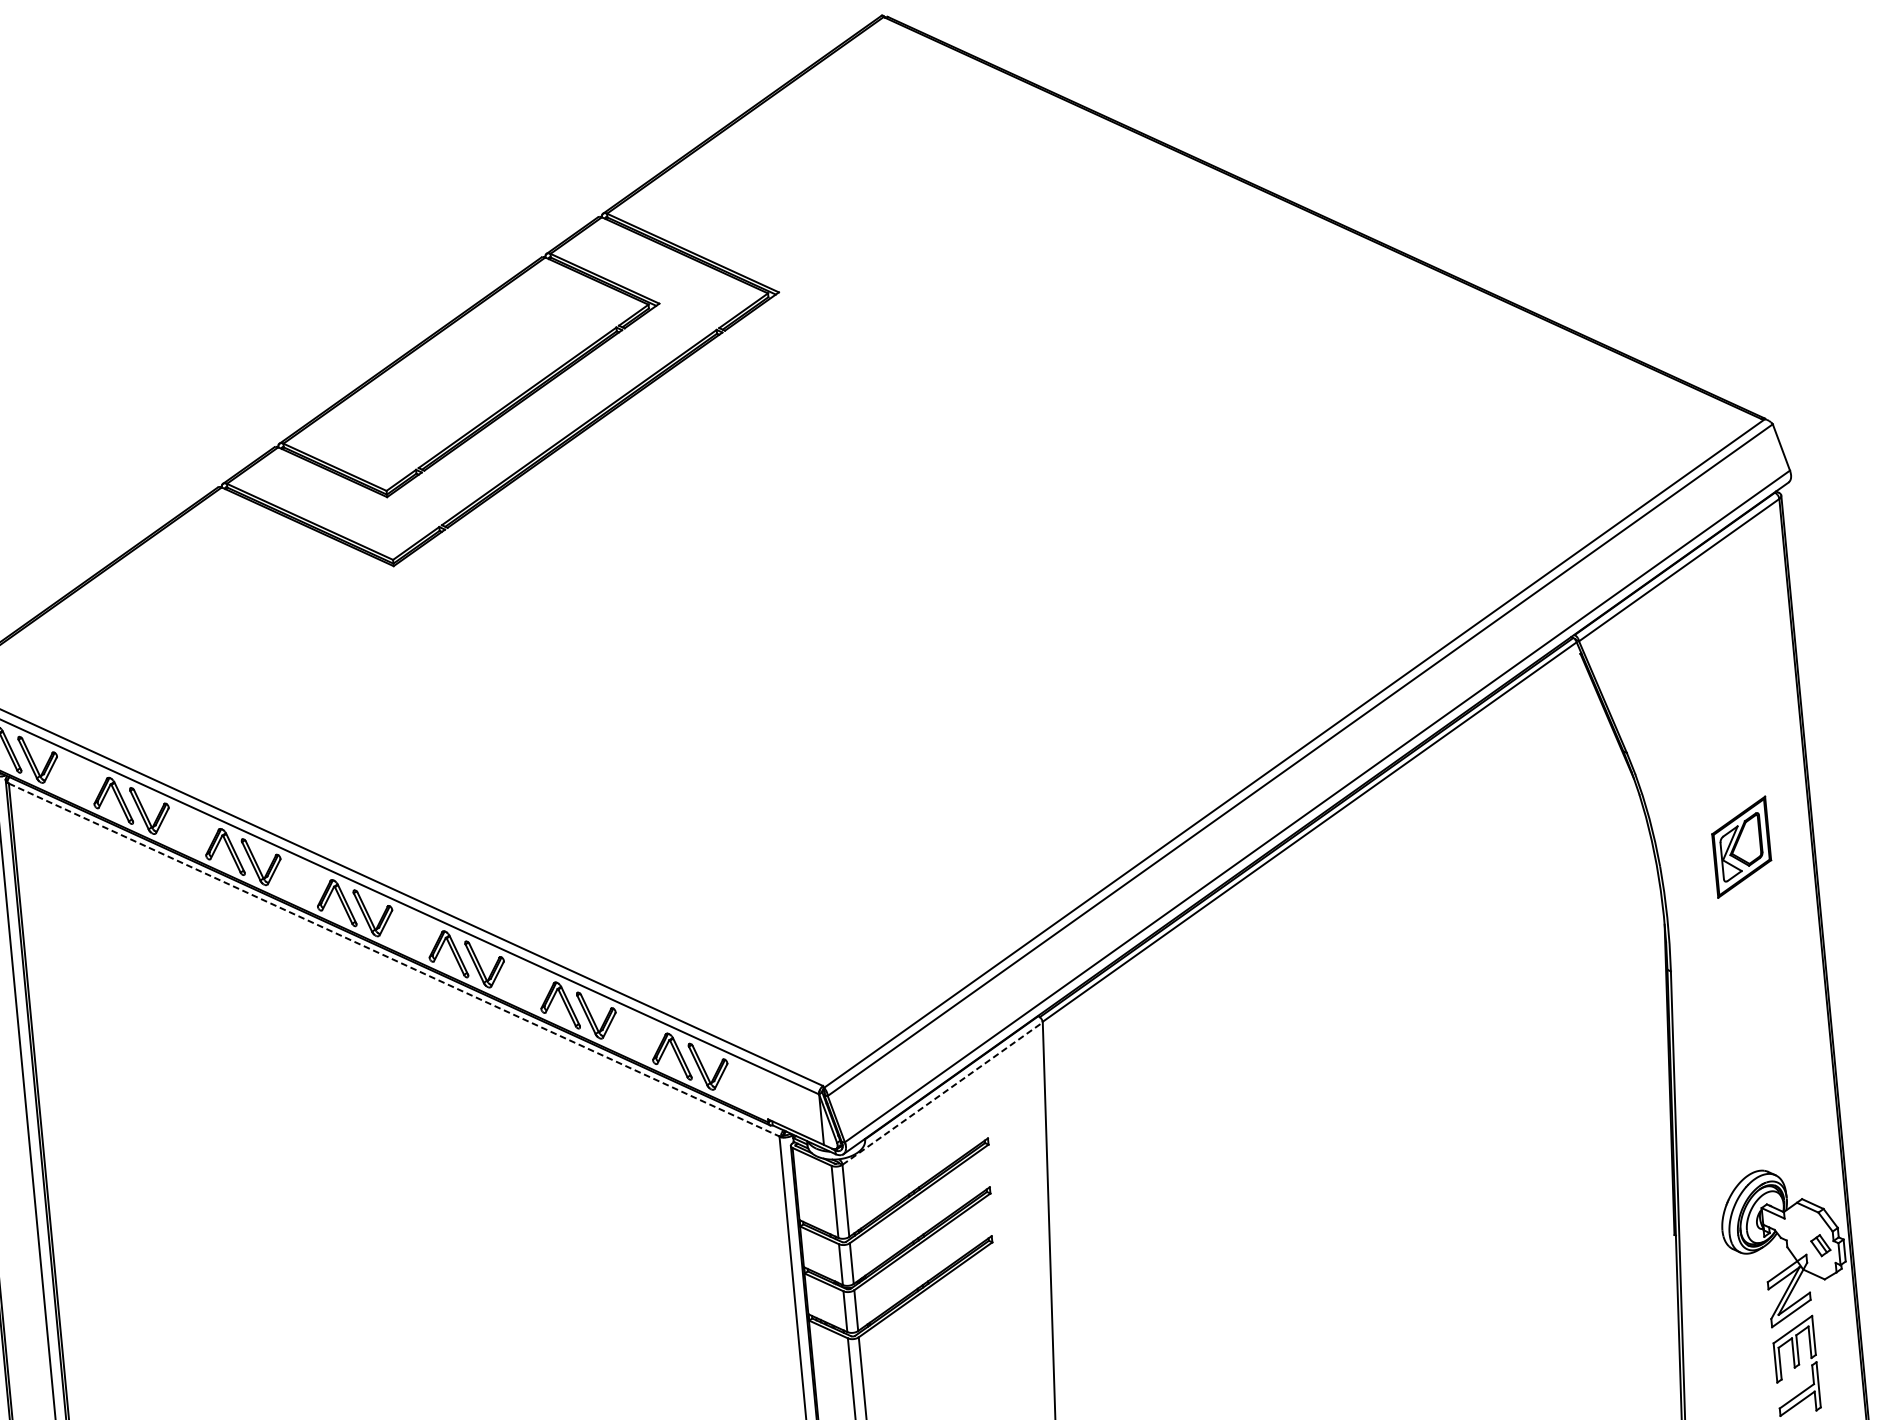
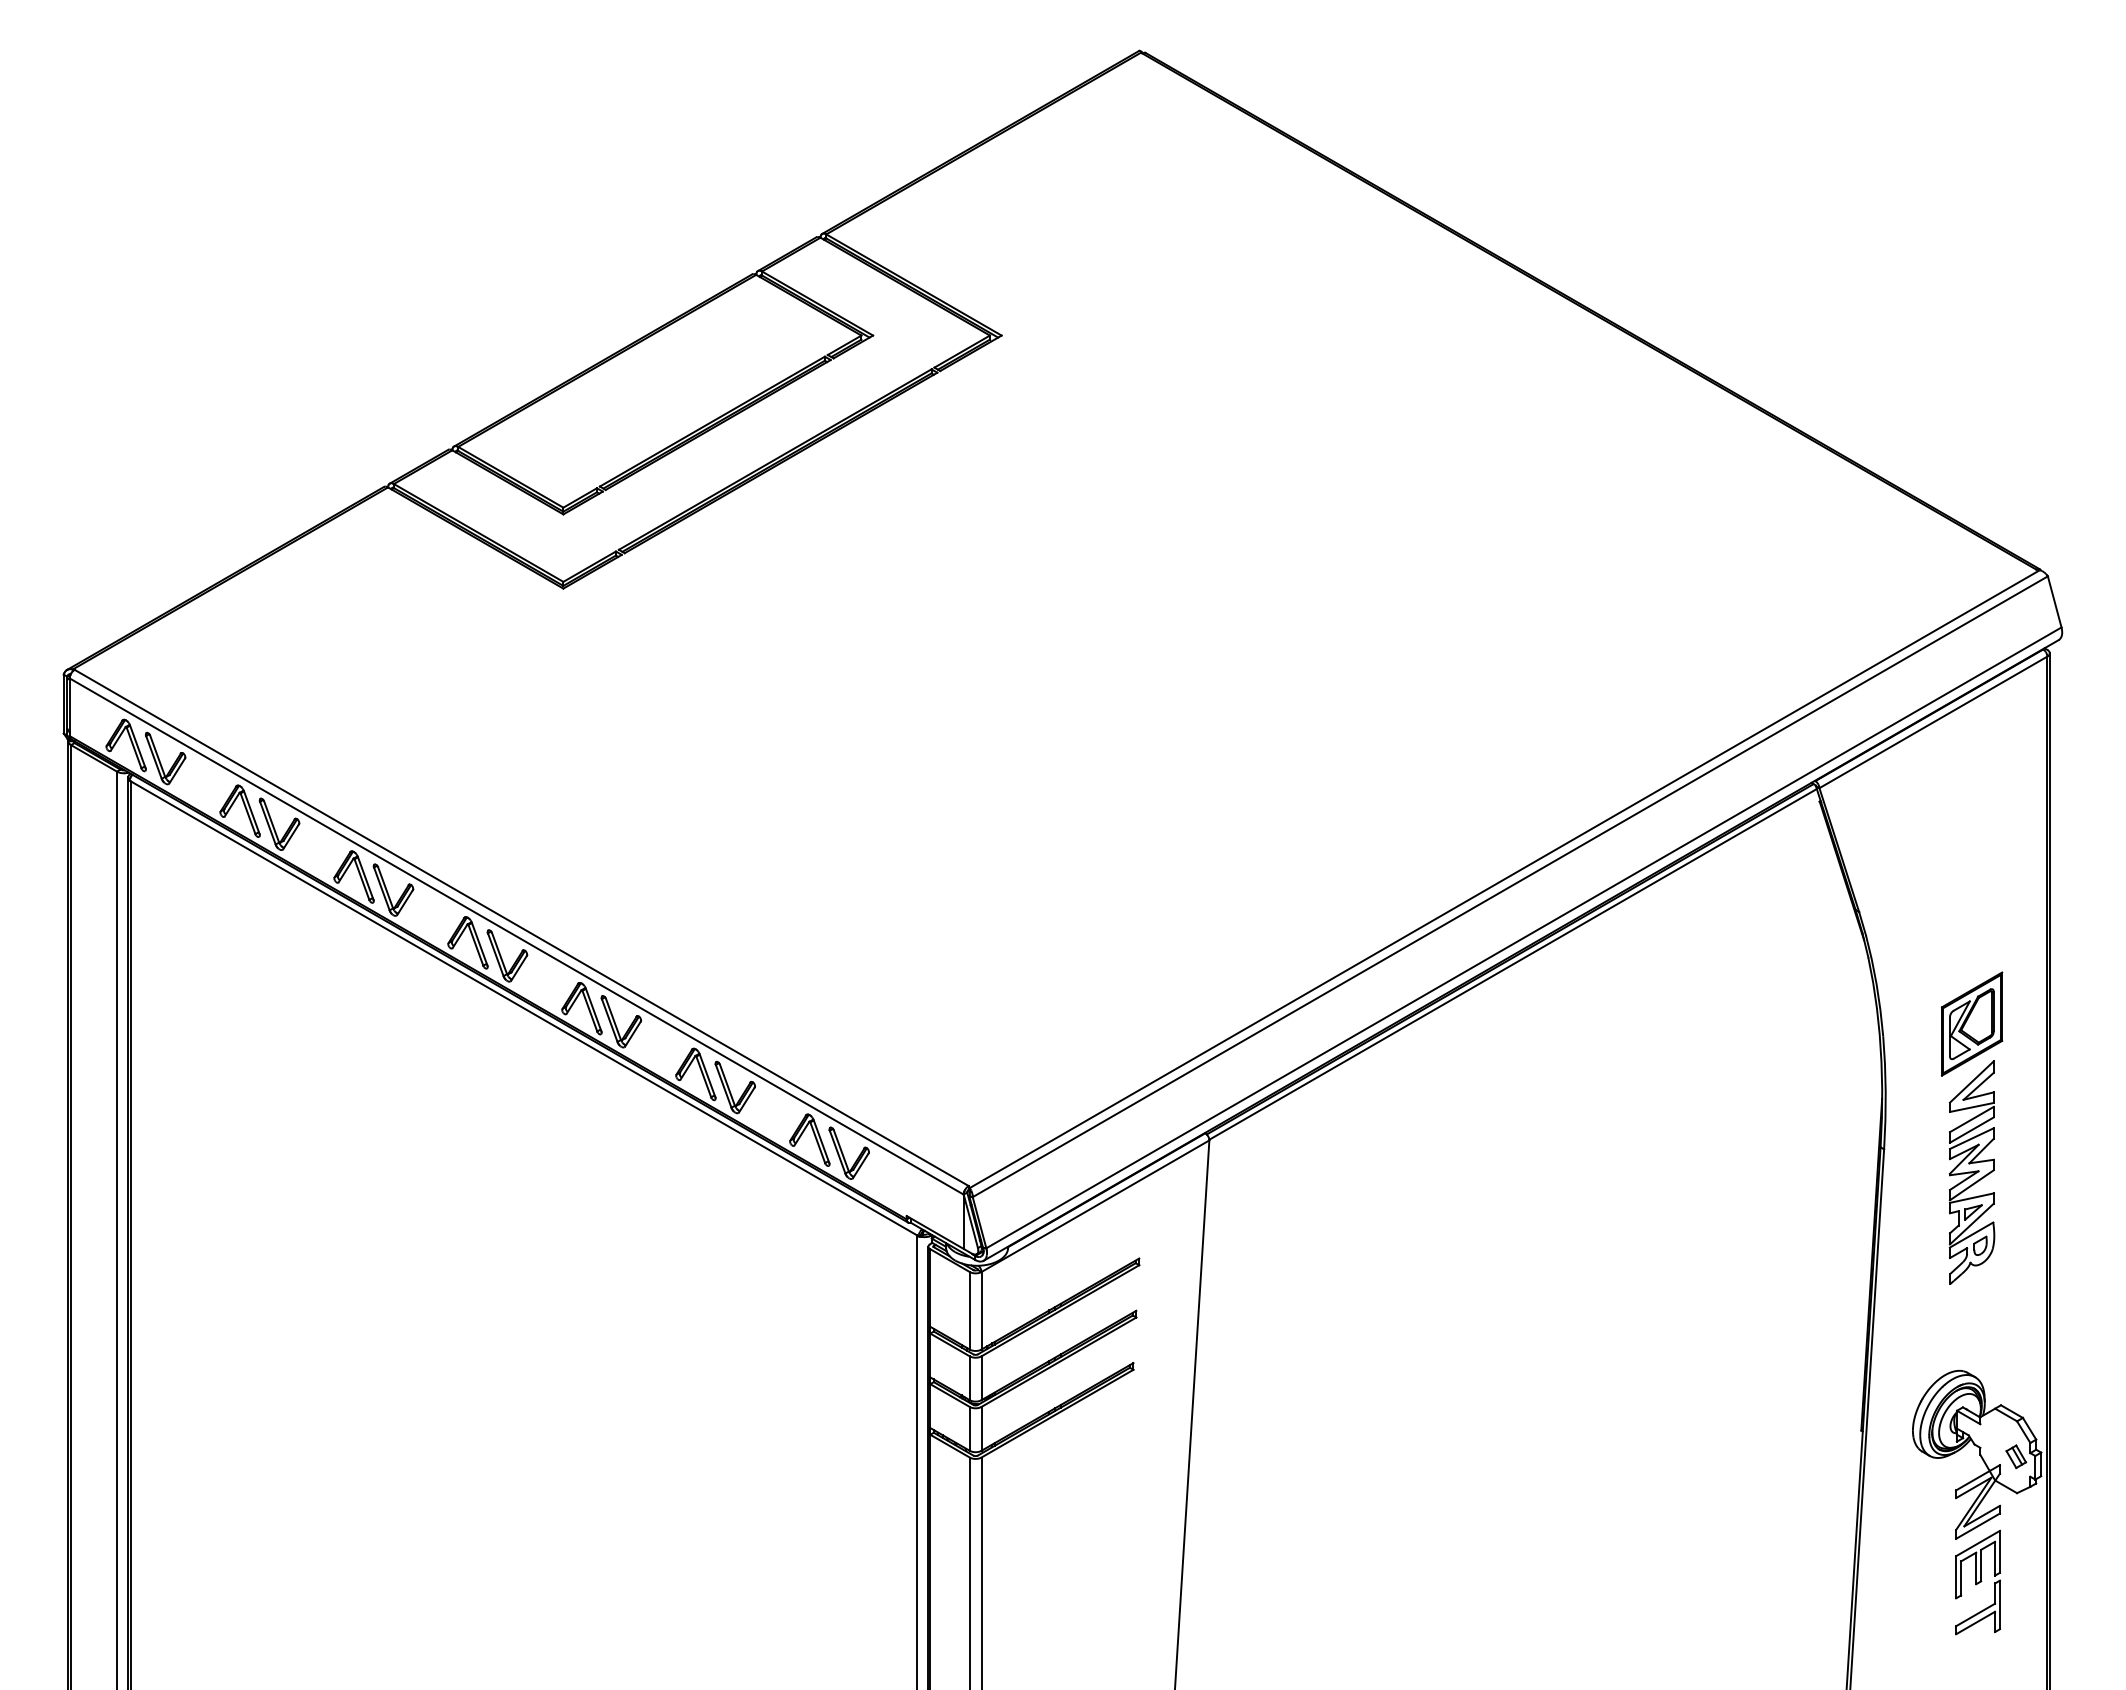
line: (394, 959) -> (524, 1008), dashed -> solid
part: (1754, 985) -> (1971, 1172), added
line: (942, 1093) -> (1095, 1206), dashed -> solid

